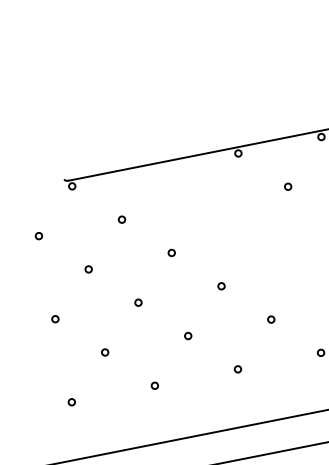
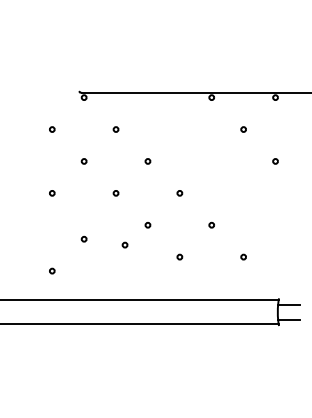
circle: (104, 351) -> (83, 238), moved
circle: (154, 385) -> (124, 244), moved
circle: (71, 401) -> (52, 270), moved

